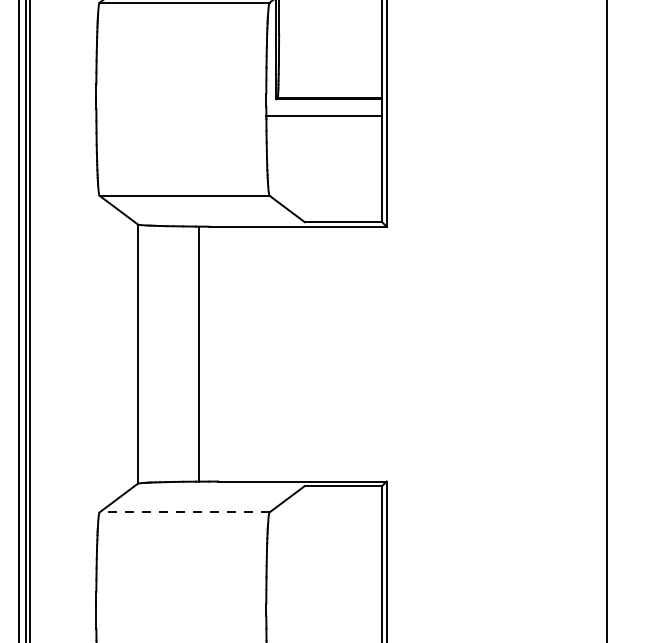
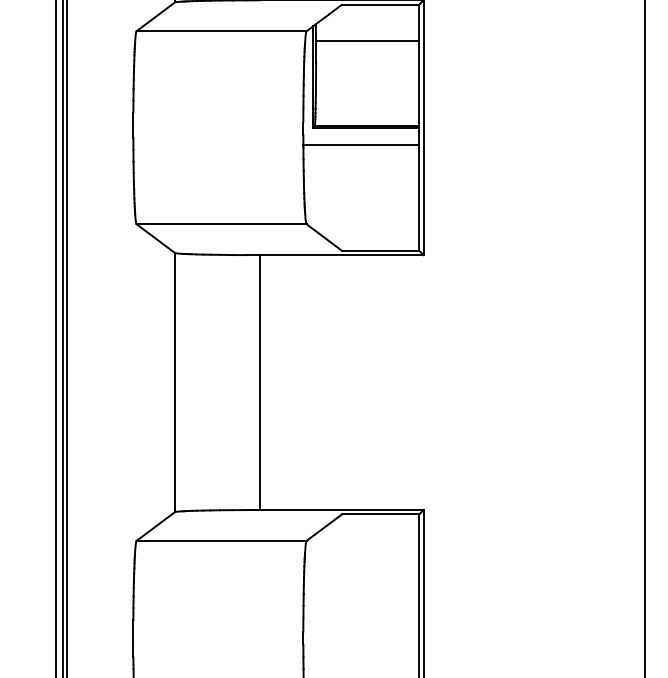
line: (330, 13) -> (367, 41), added
line: (198, 354) -> (259, 382), moved
line: (184, 512) -> (221, 540), dashed -> solid

